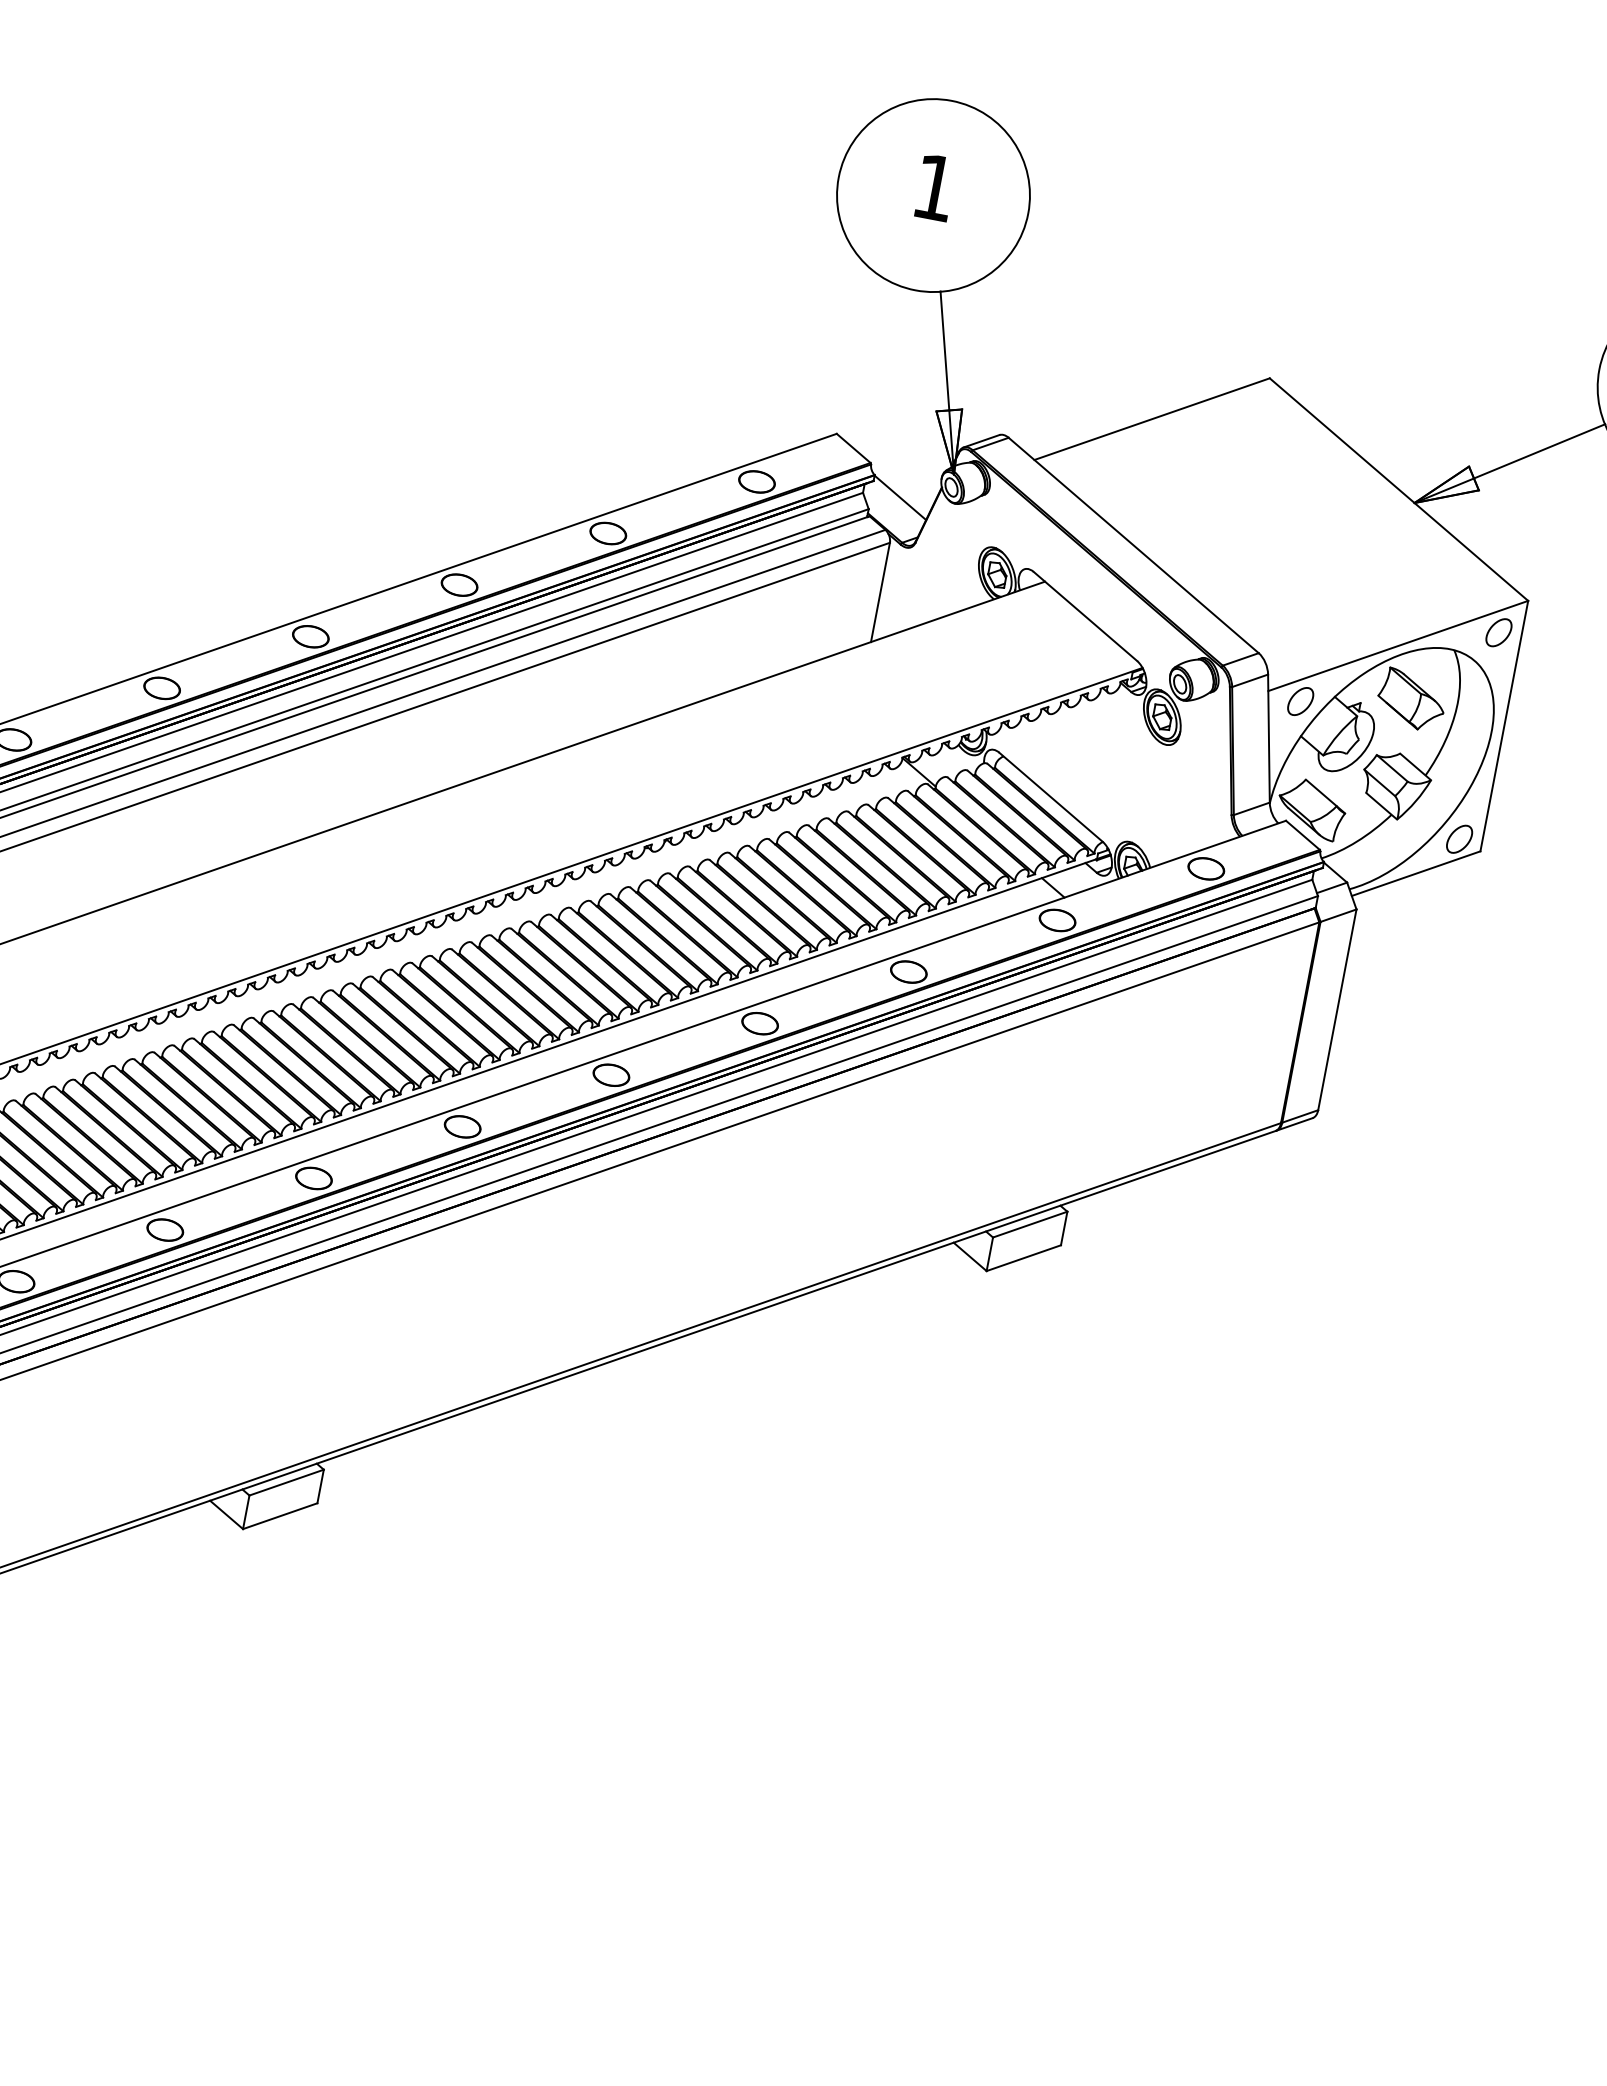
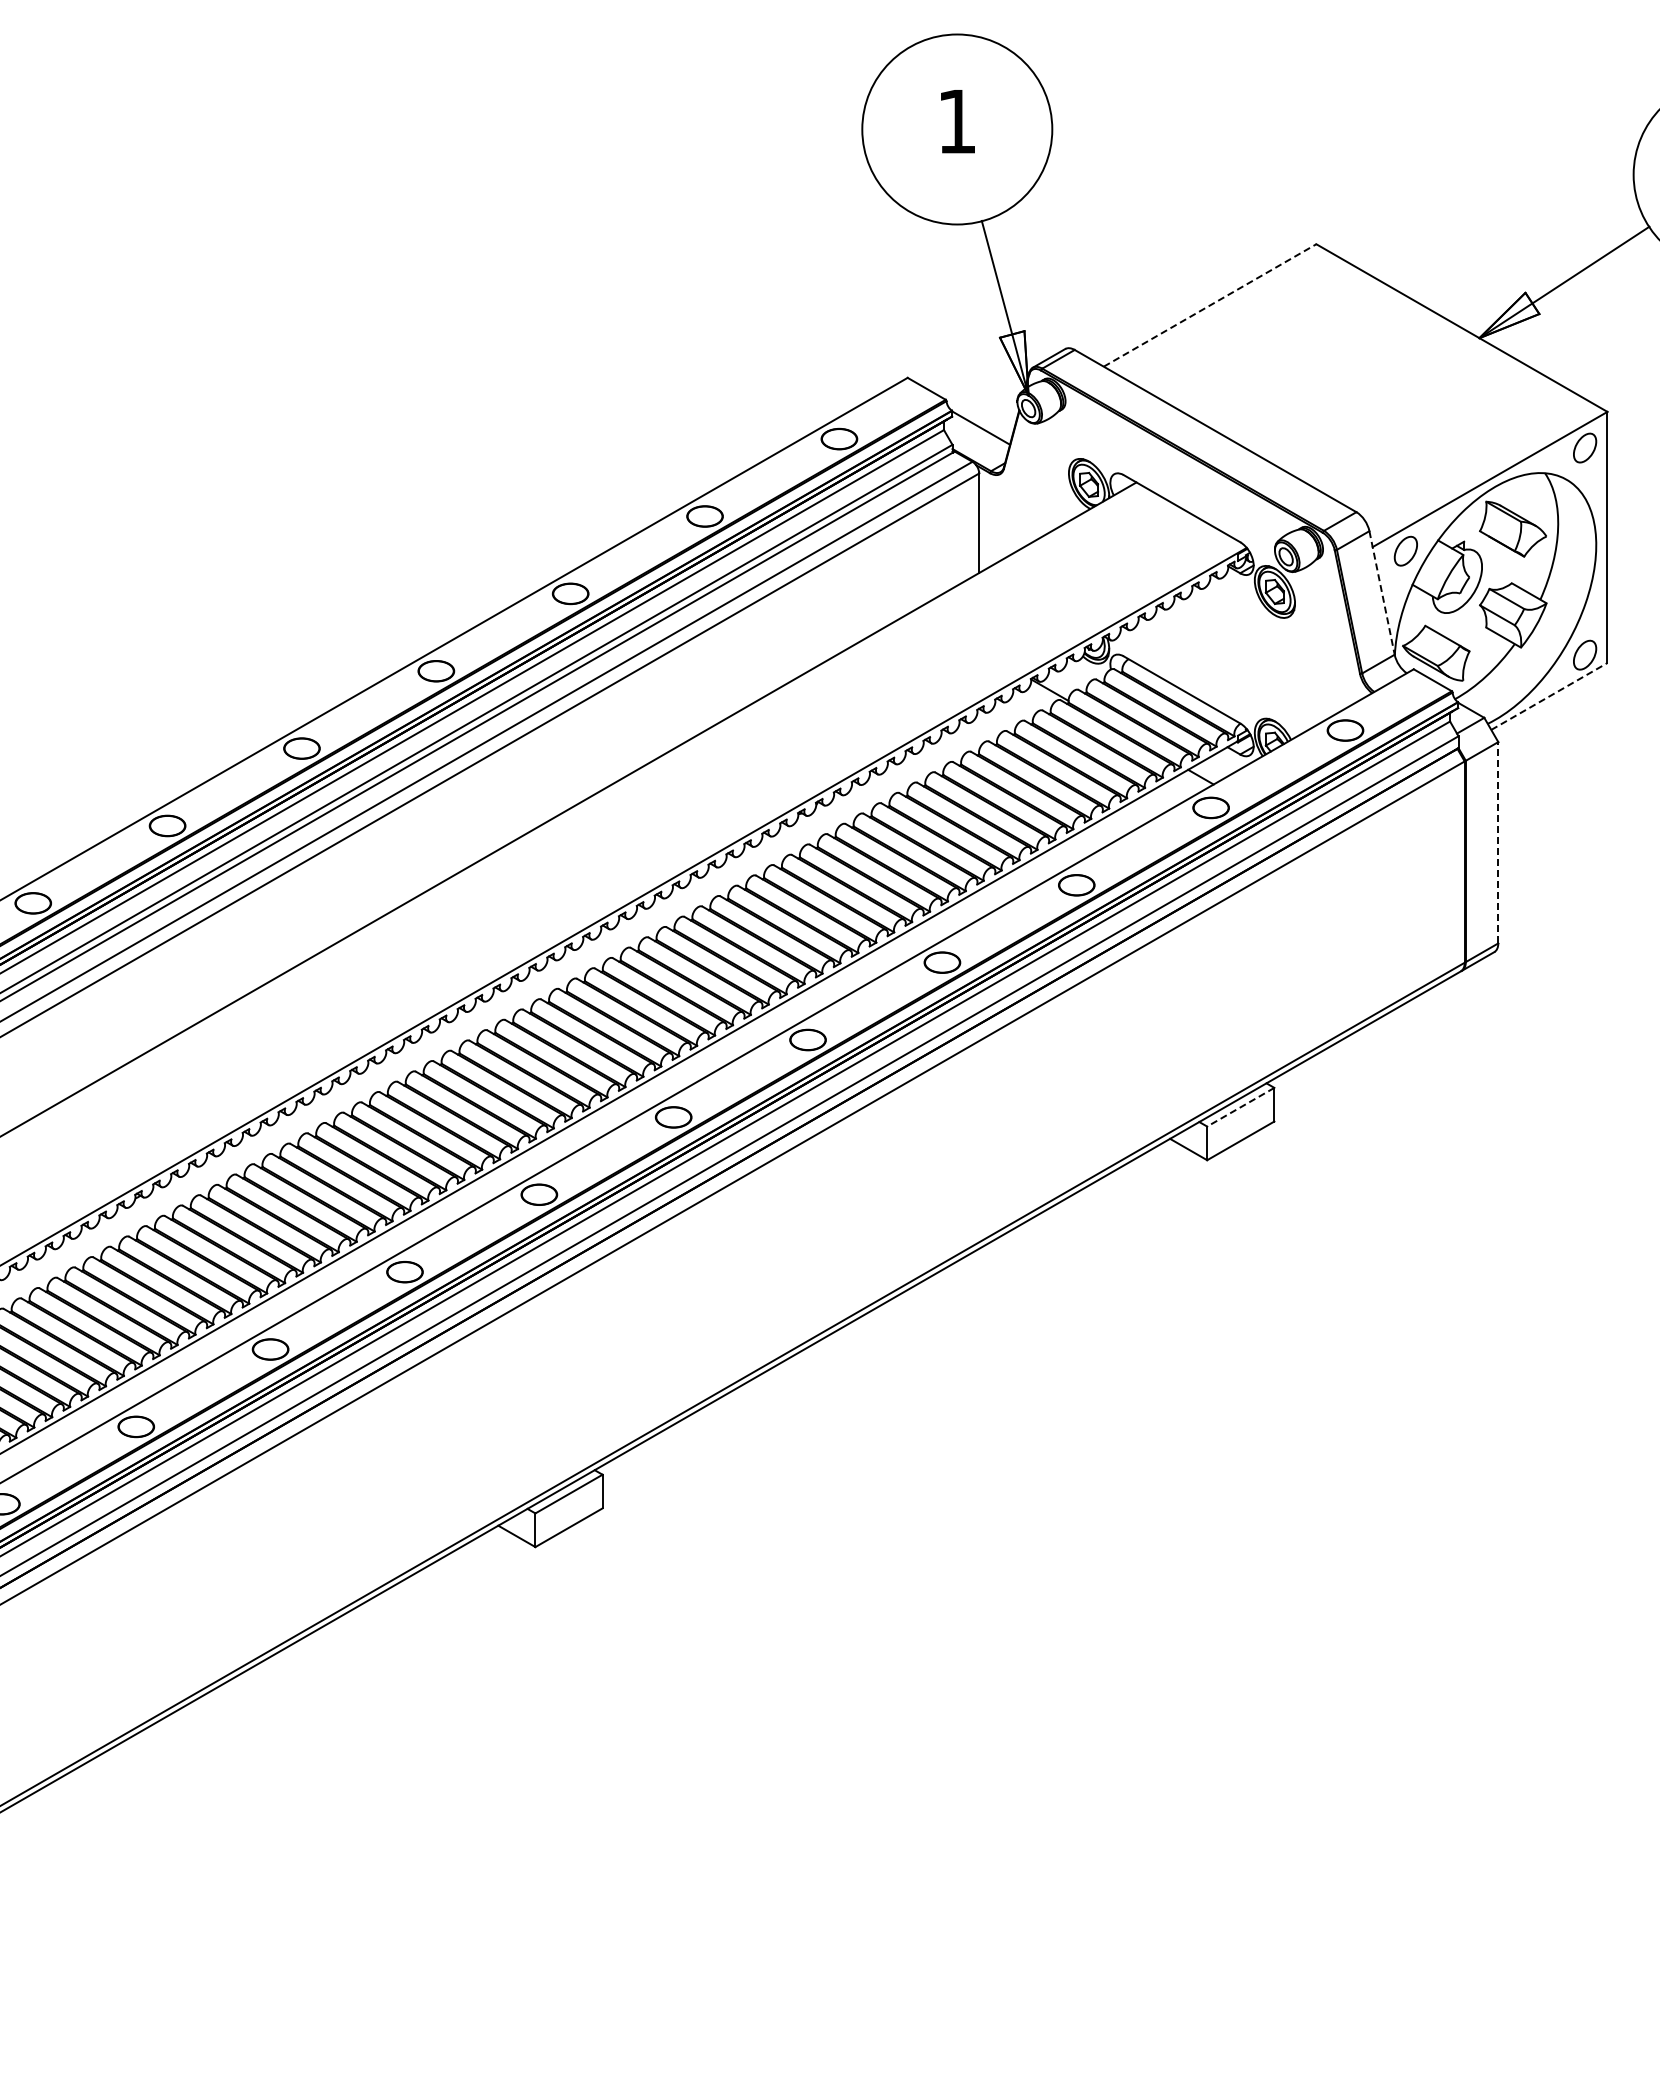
line: (1152, 419) -> (1210, 305), solid -> dashed
line: (1269, 739) -> (1382, 593), solid -> dashed
line: (1416, 873) -> (1549, 696), solid -> dashed
line: (1337, 1009) -> (1498, 842), solid -> dashed
line: (1029, 1224) -> (1240, 1107), solid -> dashed

